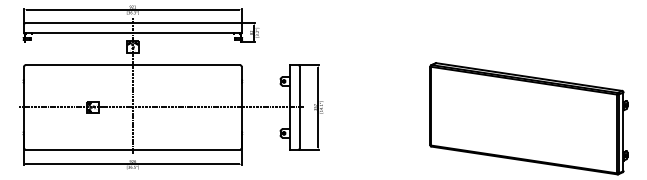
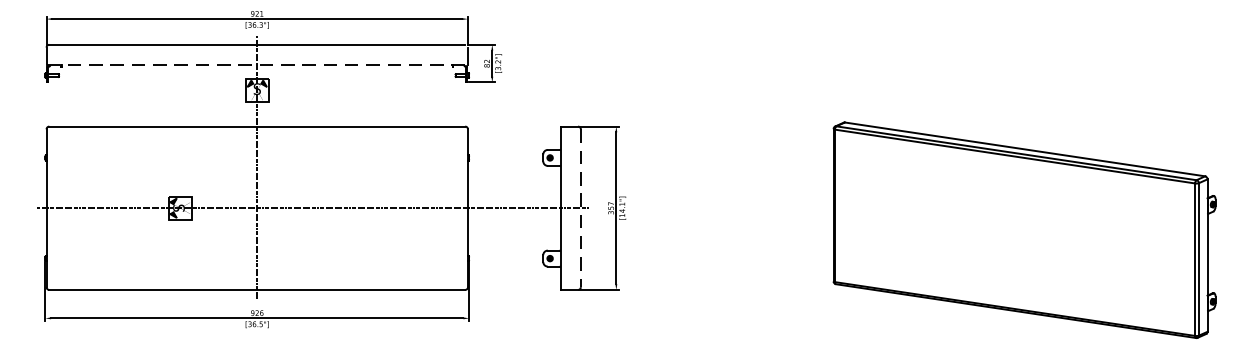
line: (132, 33) -> (256, 65), solid -> dashed
line: (299, 107) -> (580, 208), solid -> dashed

